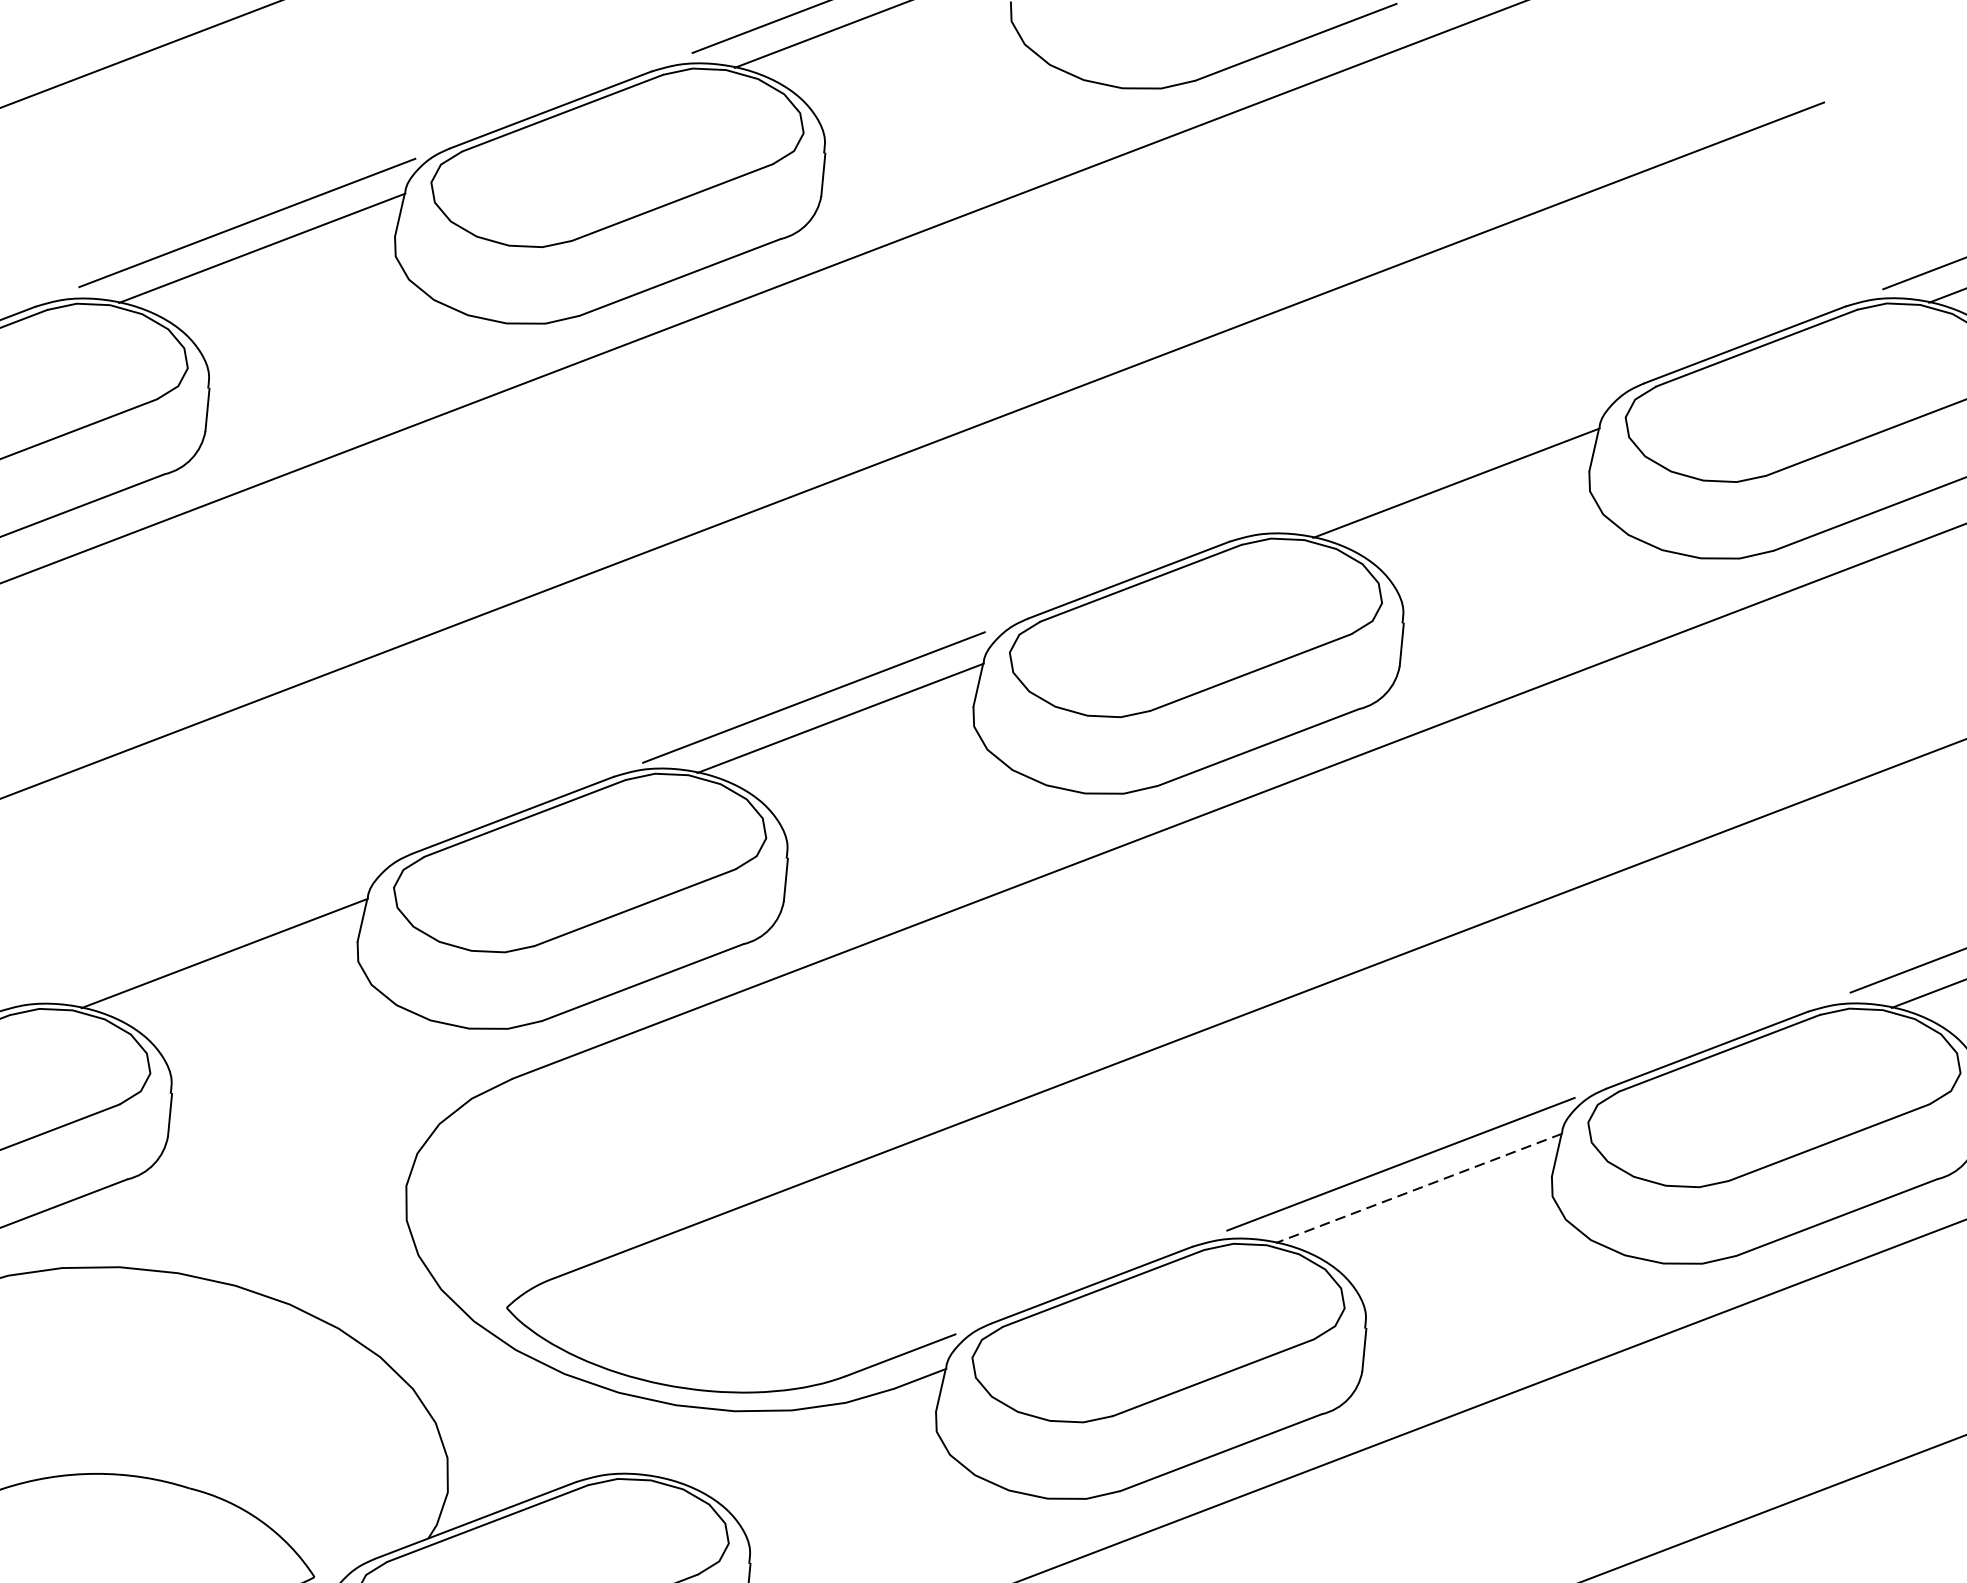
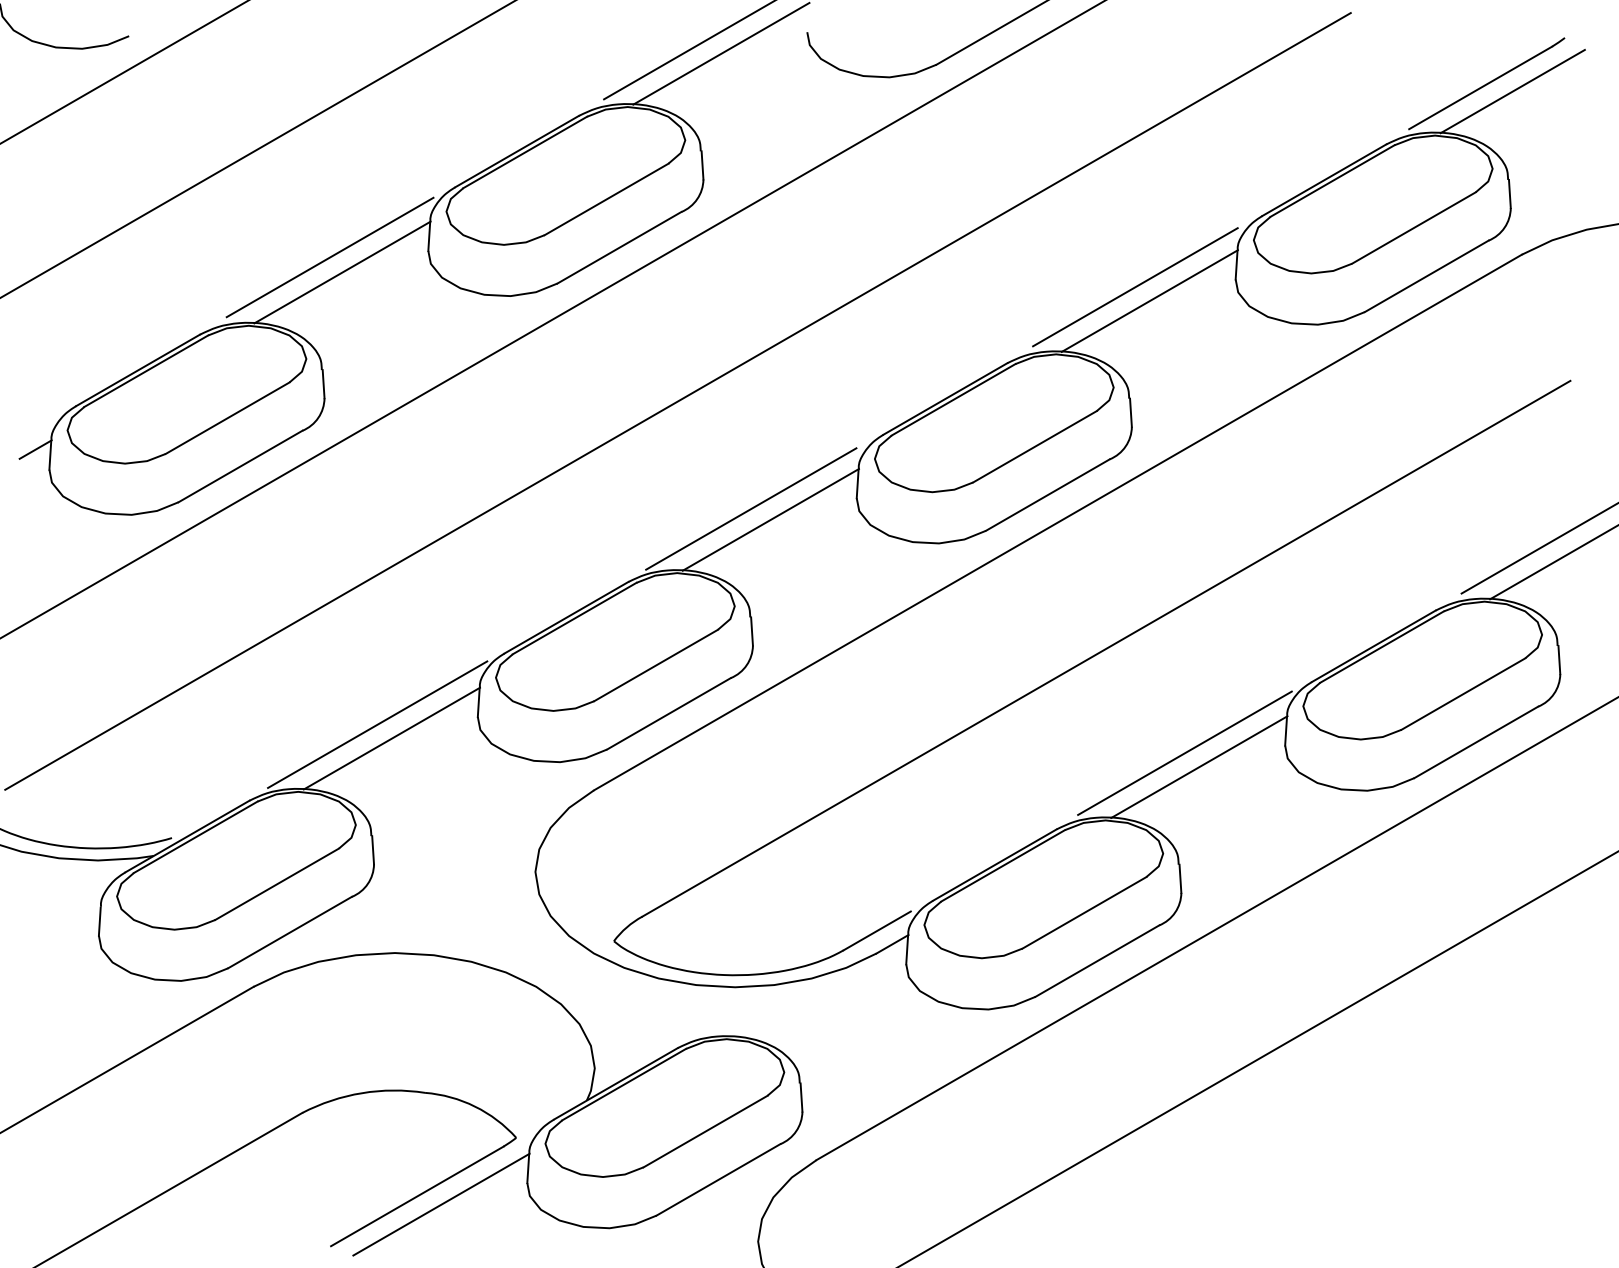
line: (1438, 459) -> (1135, 287), added
line: (206, 929) -> (377, 724), added
line: (1419, 1188) -> (1199, 767), dashed -> solid

